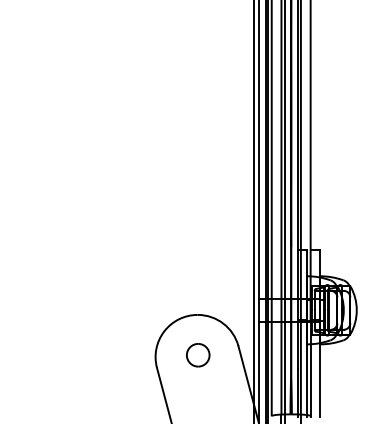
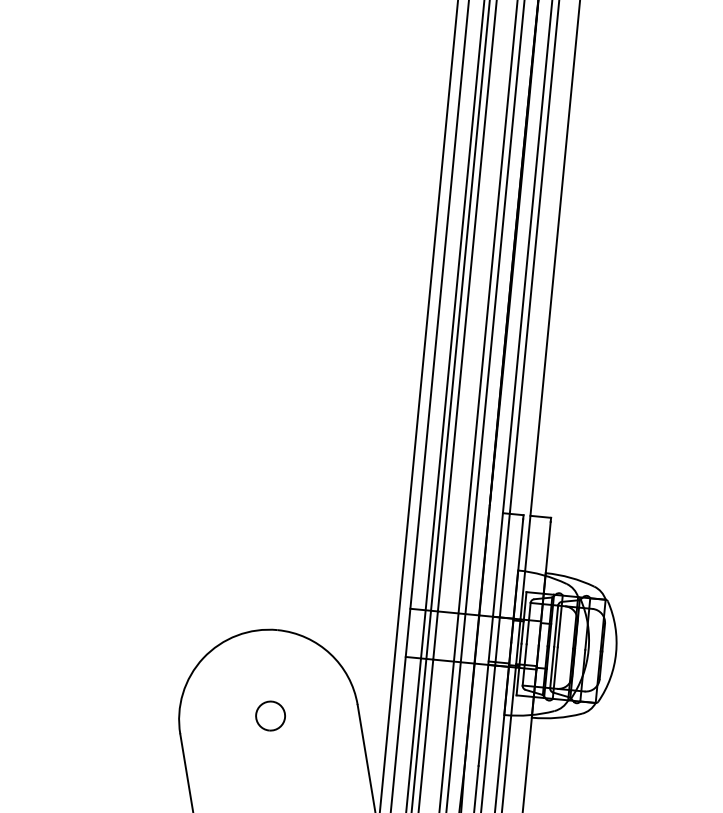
part: (198, 355) -> (270, 716), size x0.6

